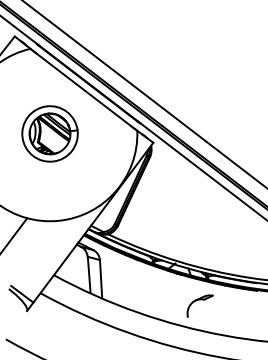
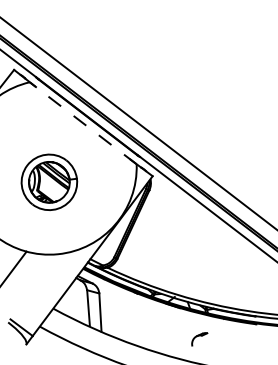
line: (83, 89) -> (82, 122), solid -> dashed
part: (50, 133) -> (49, 181), moved
part: (200, 306) -> (199, 339), size x0.6

